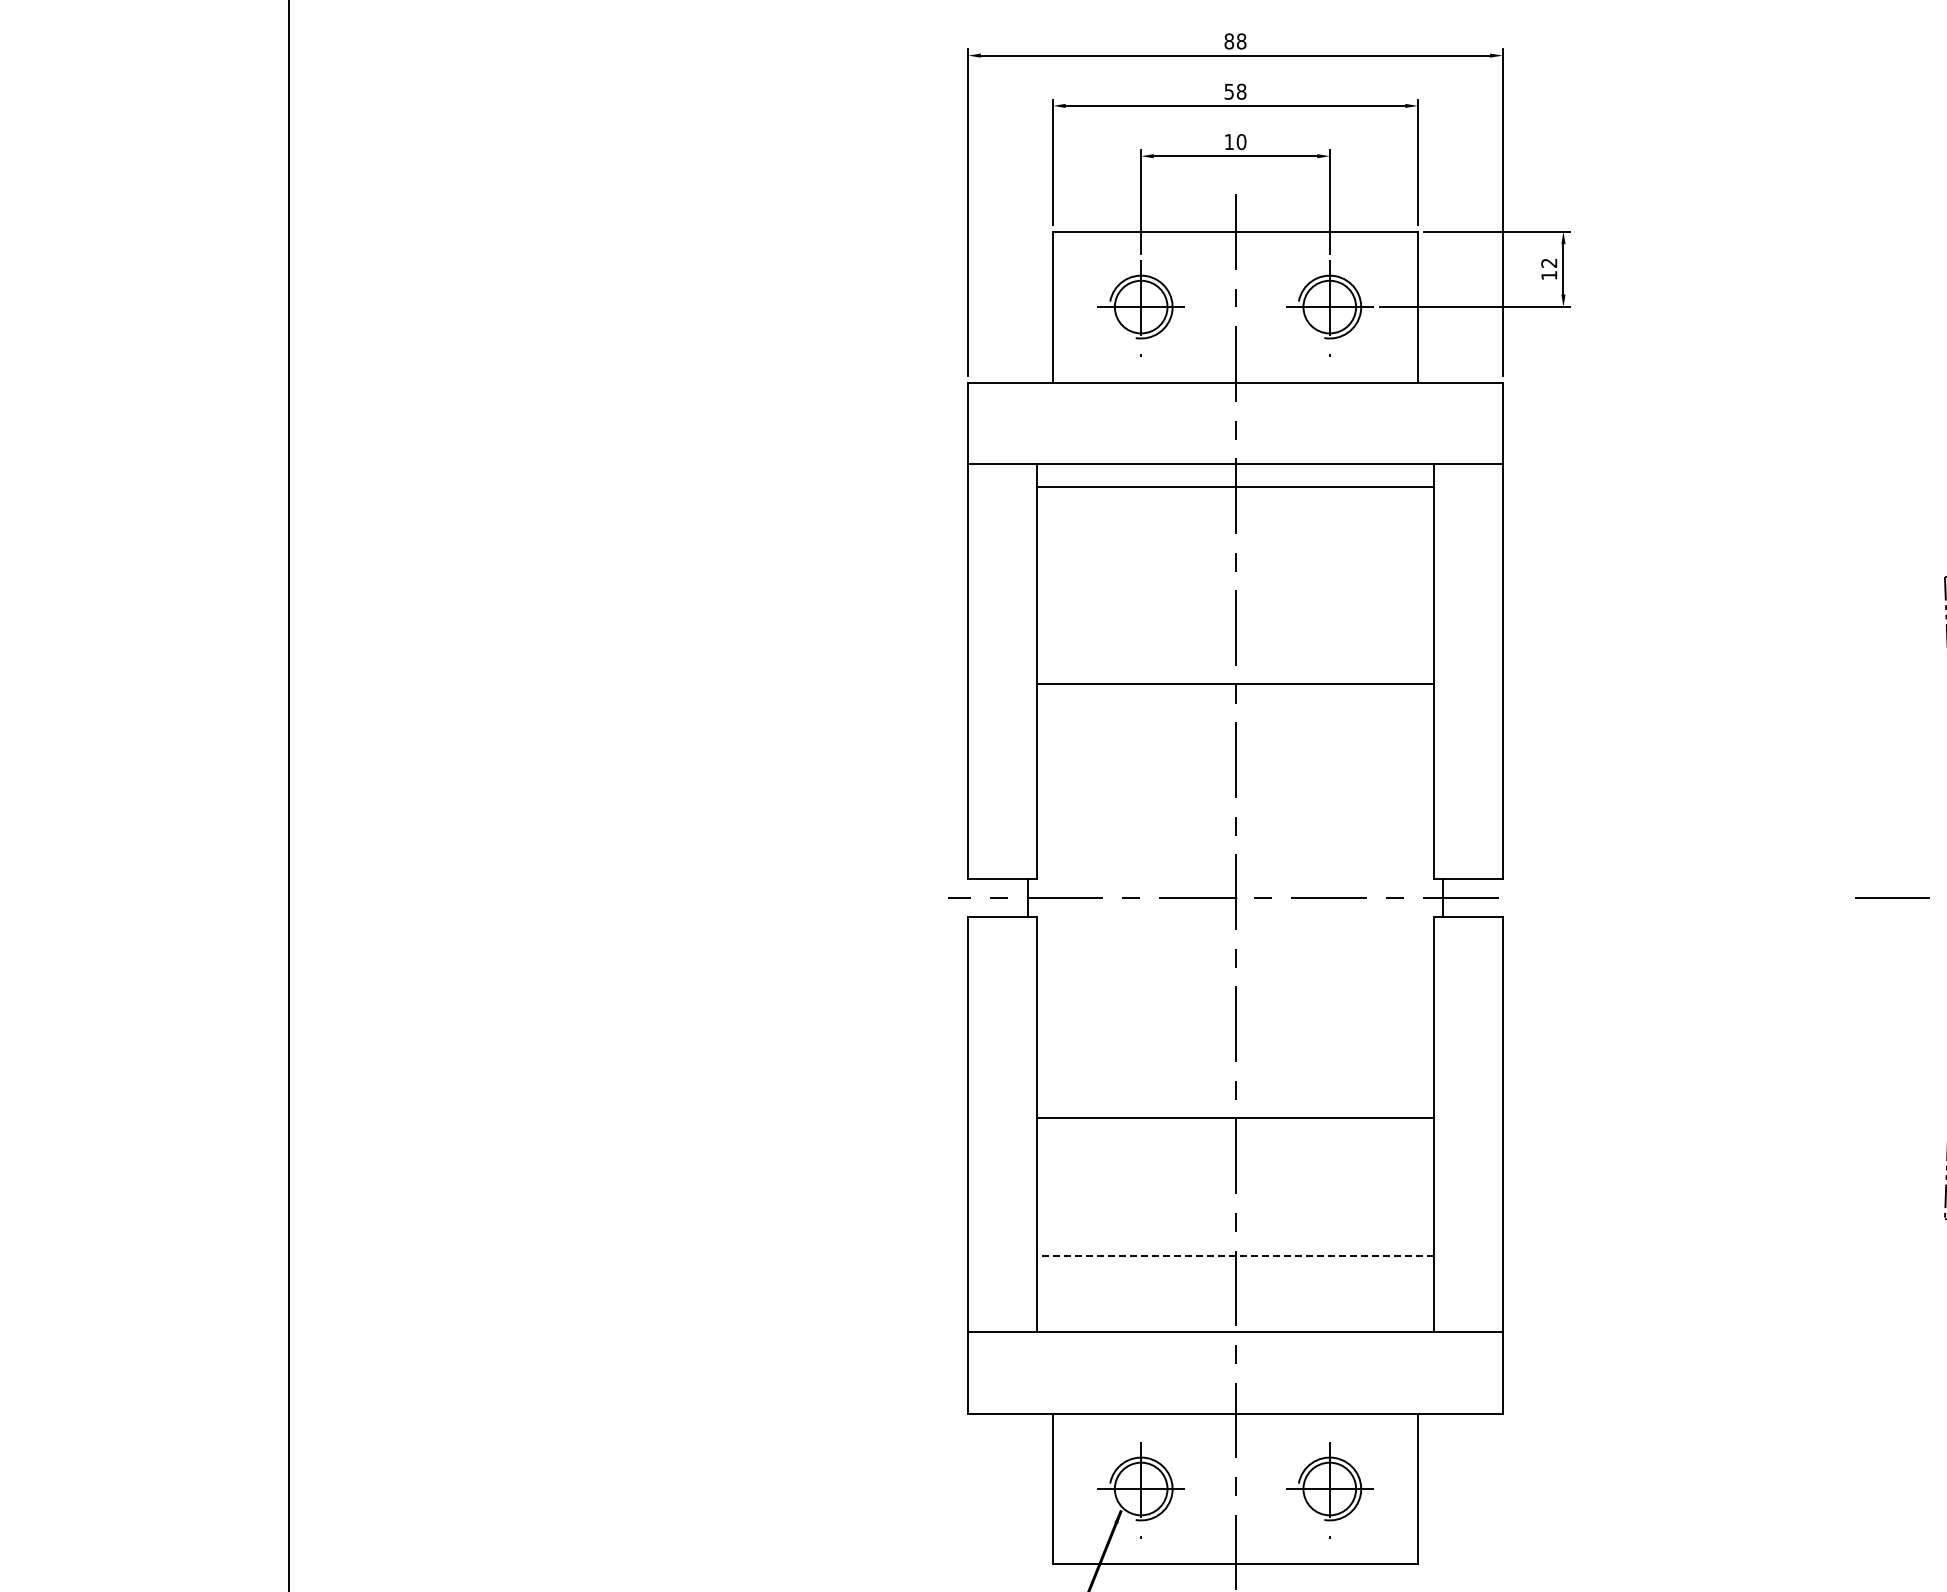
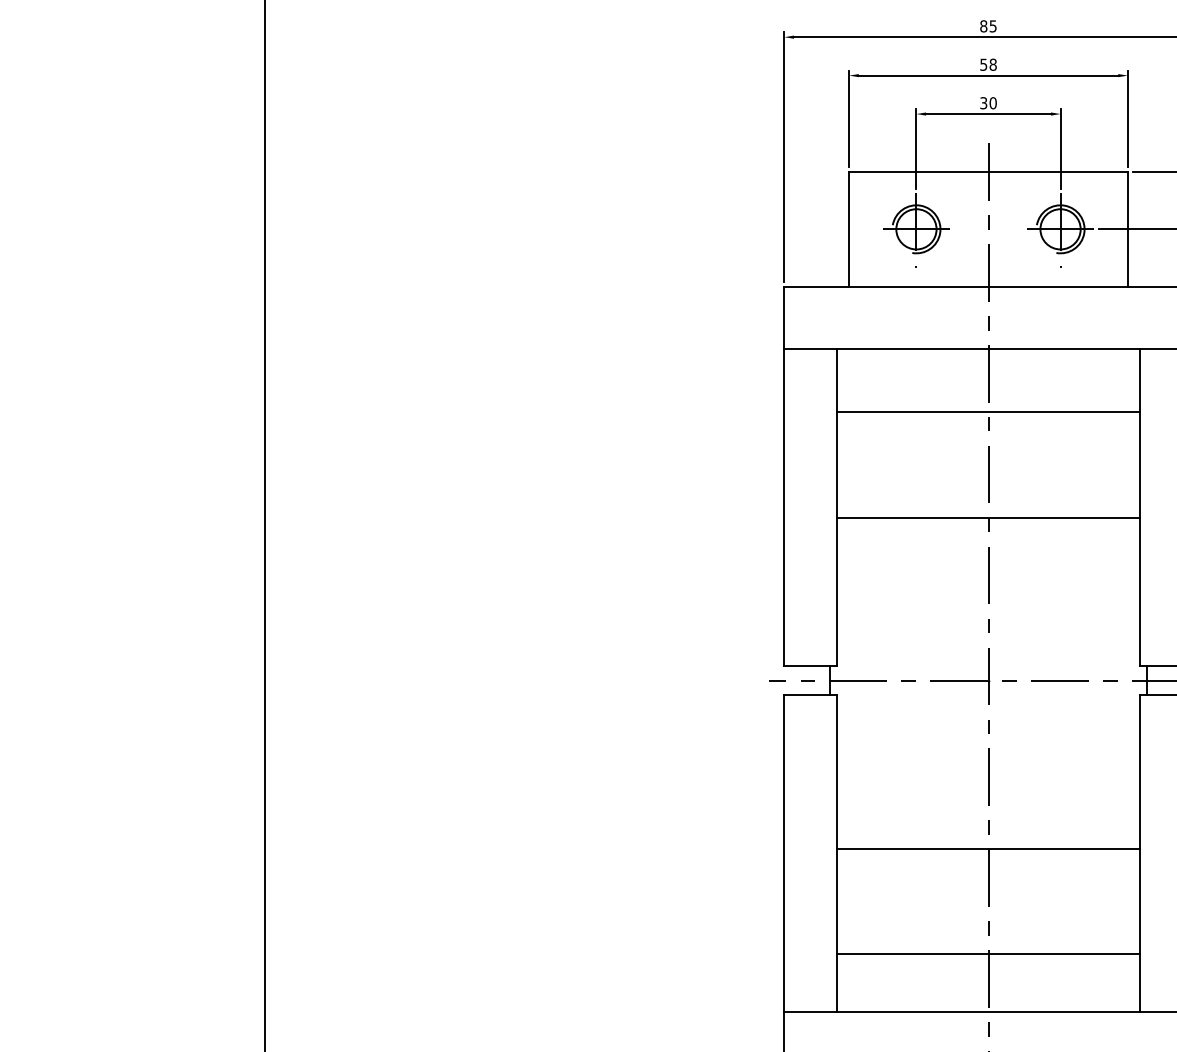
text: (1241, 41) -> (993, 26), 88 -> 85
text: (1228, 142) -> (983, 103), 10 -> 30
line: (1235, 487) -> (988, 412), moved
line: (1234, 1256) -> (987, 954), dashed -> solid

